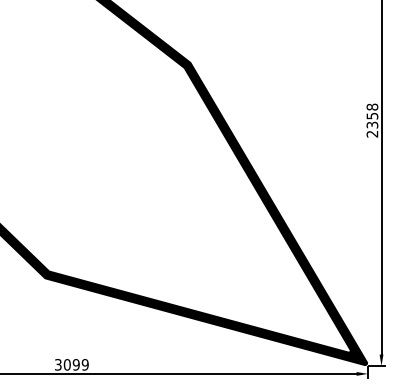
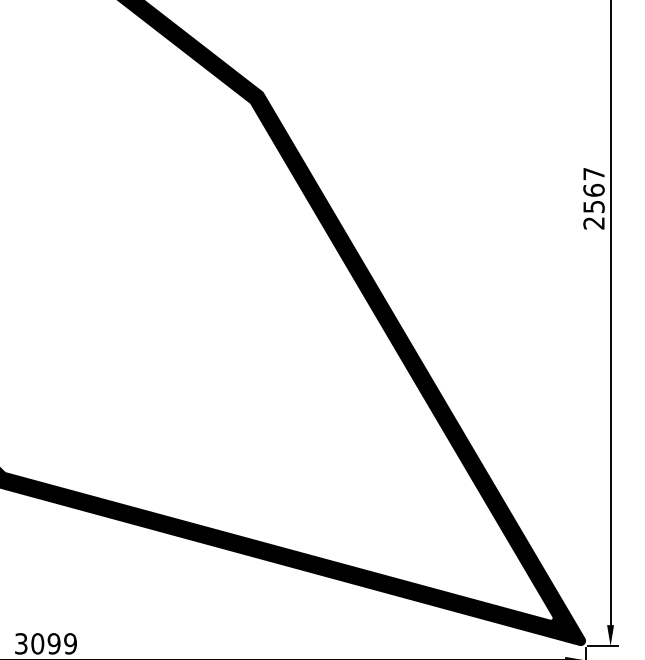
text: (372, 115) -> (594, 189), 2358 -> 2567

